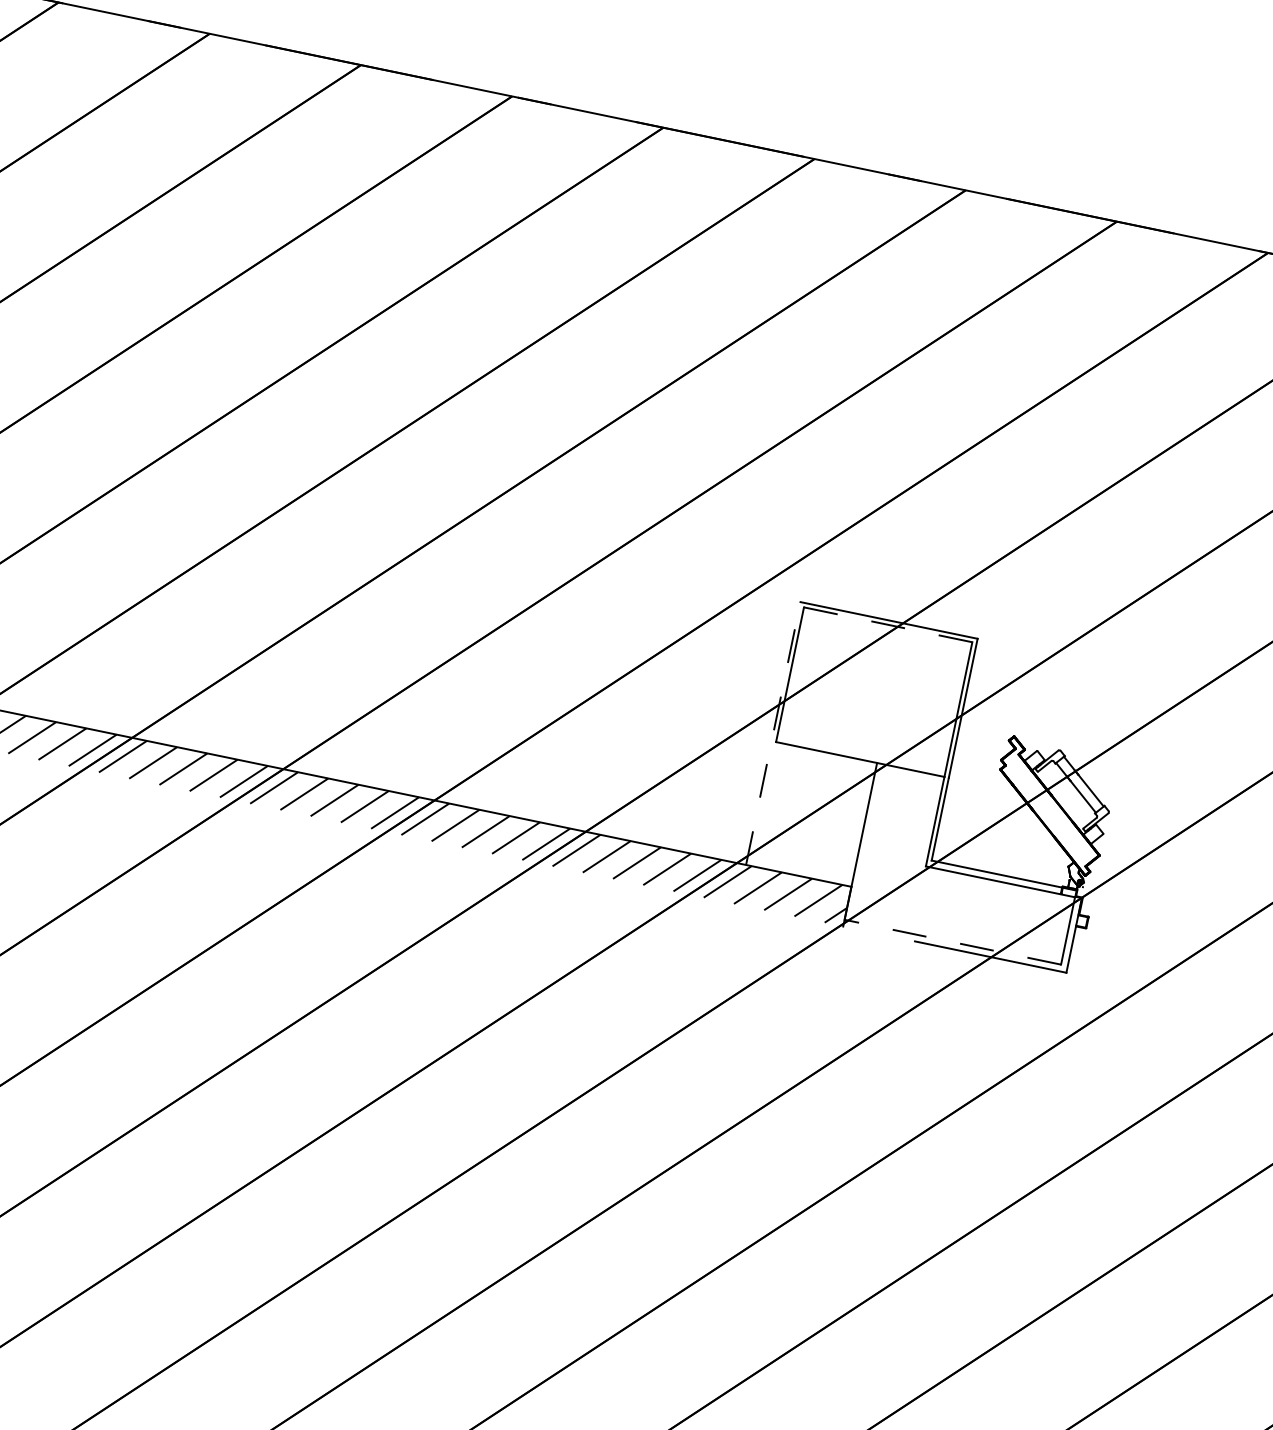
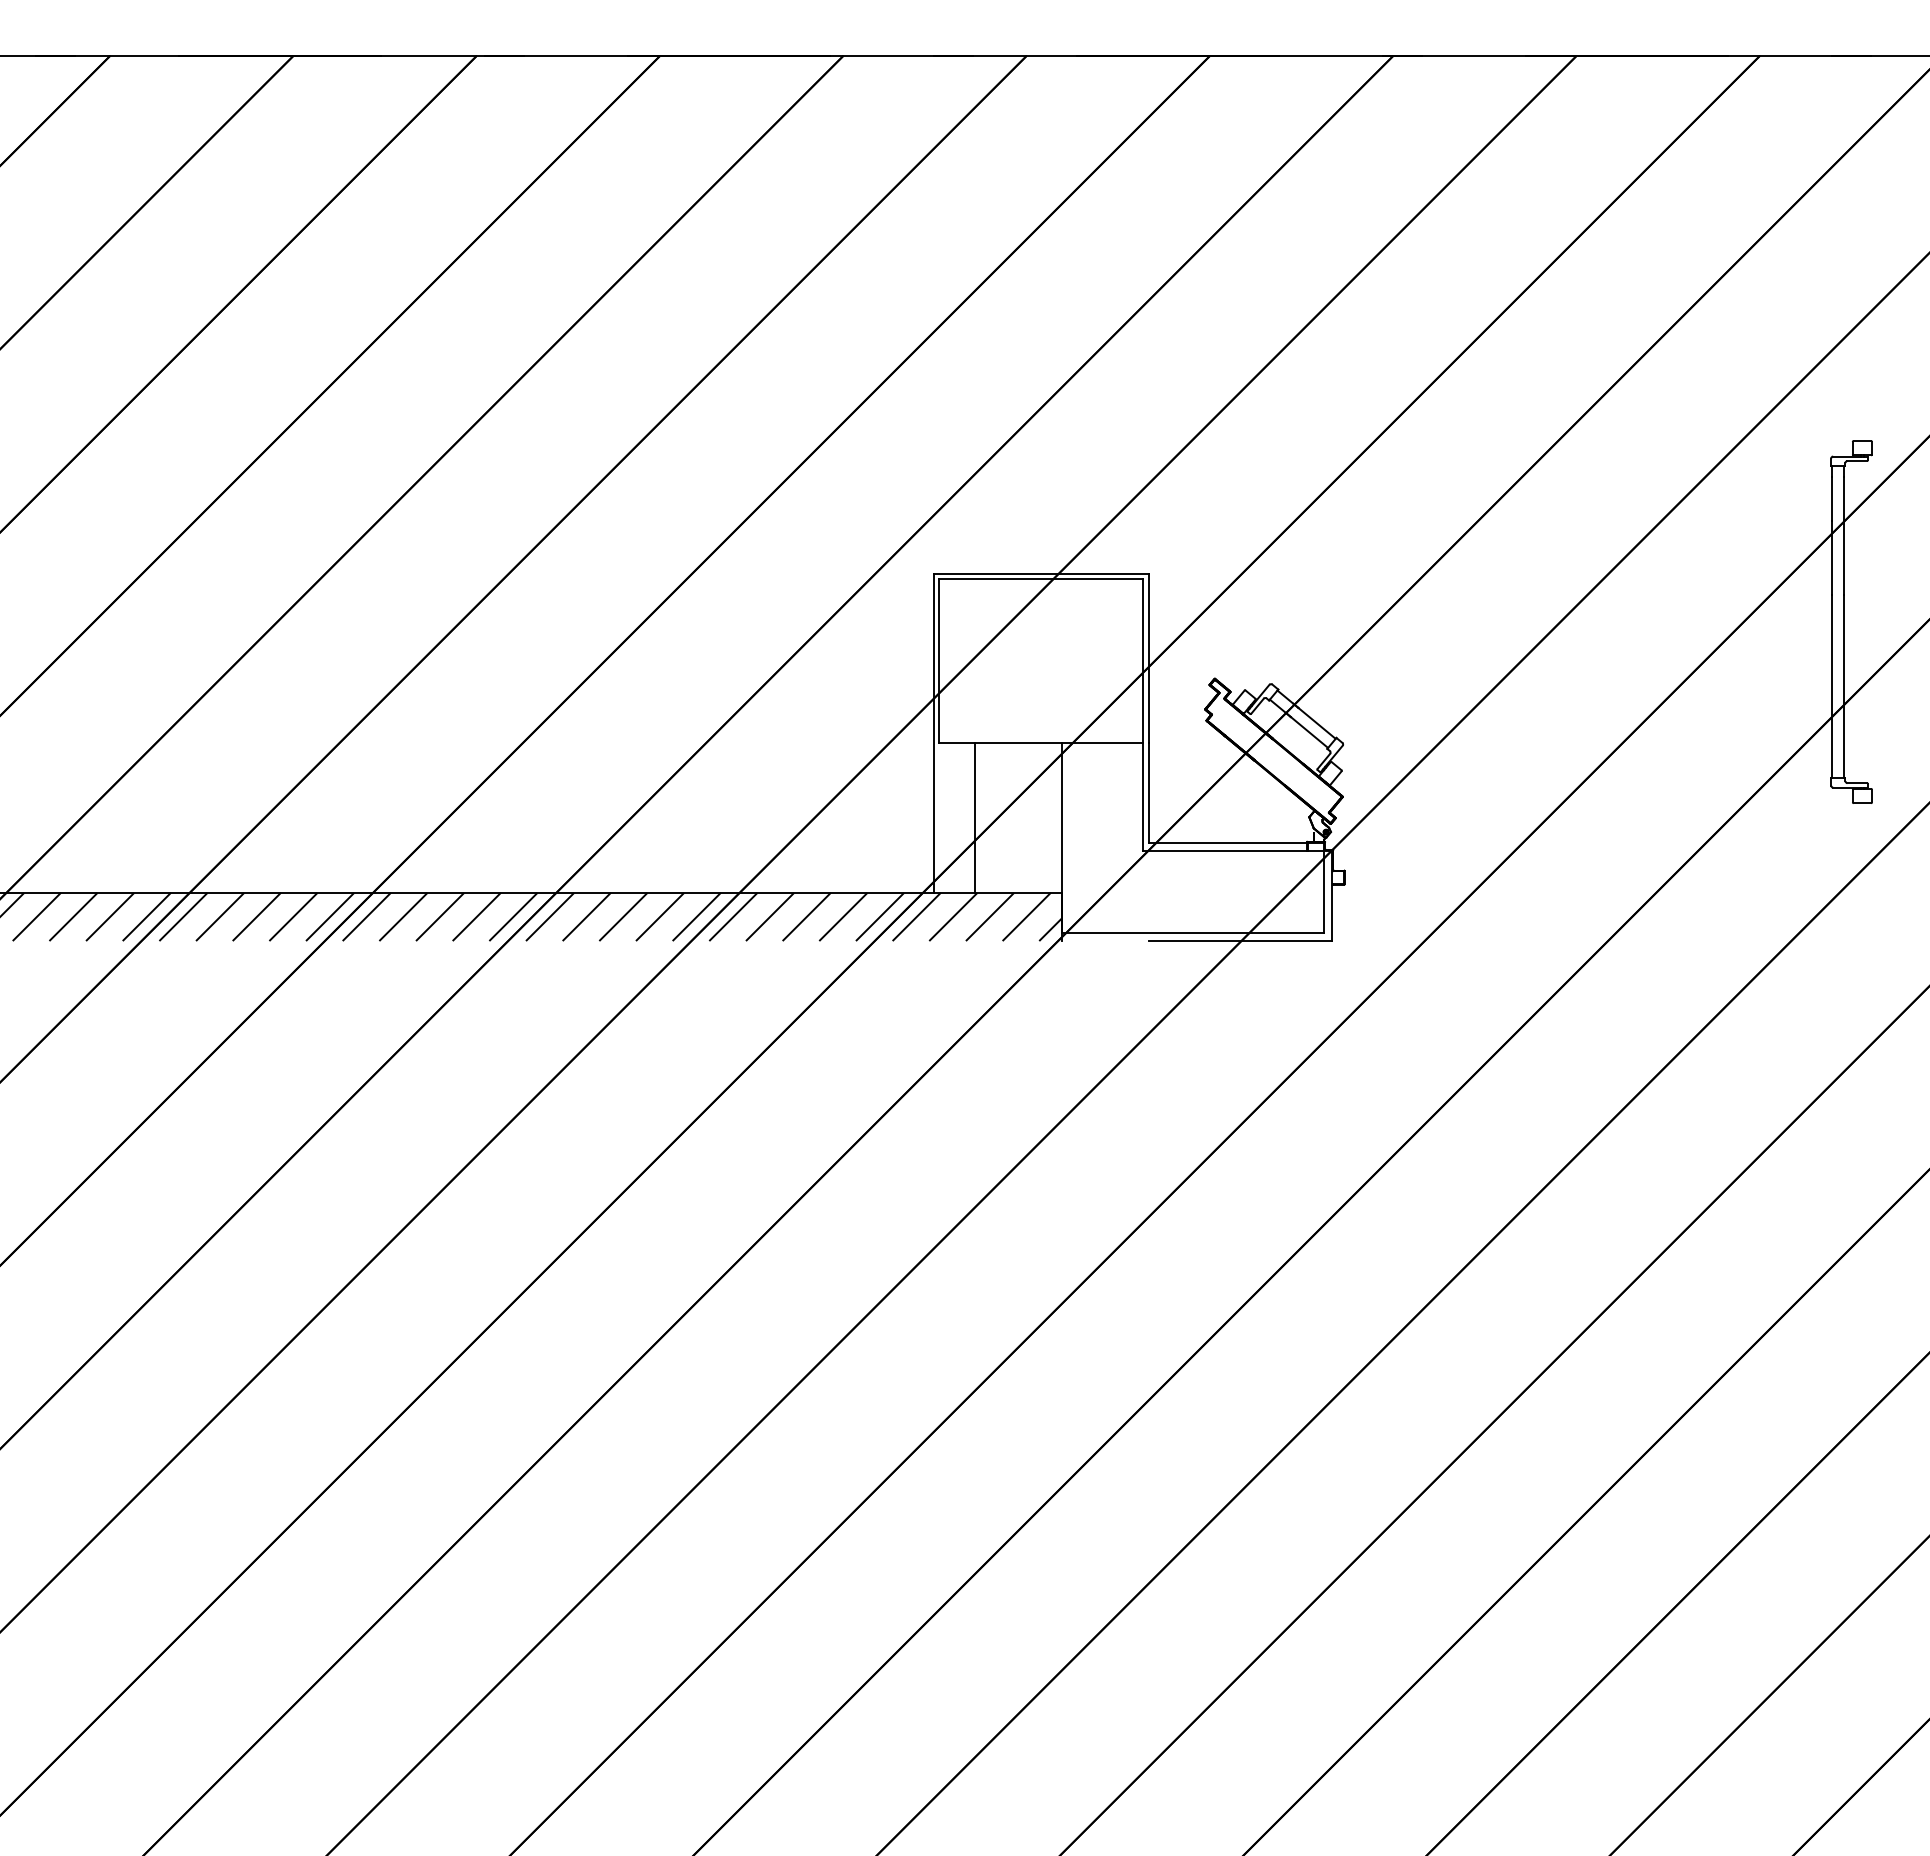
line: (888, 624) -> (1041, 579), dashed -> solid
line: (772, 733) -> (933, 733), dashed -> solid
line: (792, 809) -> (974, 817), added
line: (952, 941) -> (1192, 932), dashed -> solid

